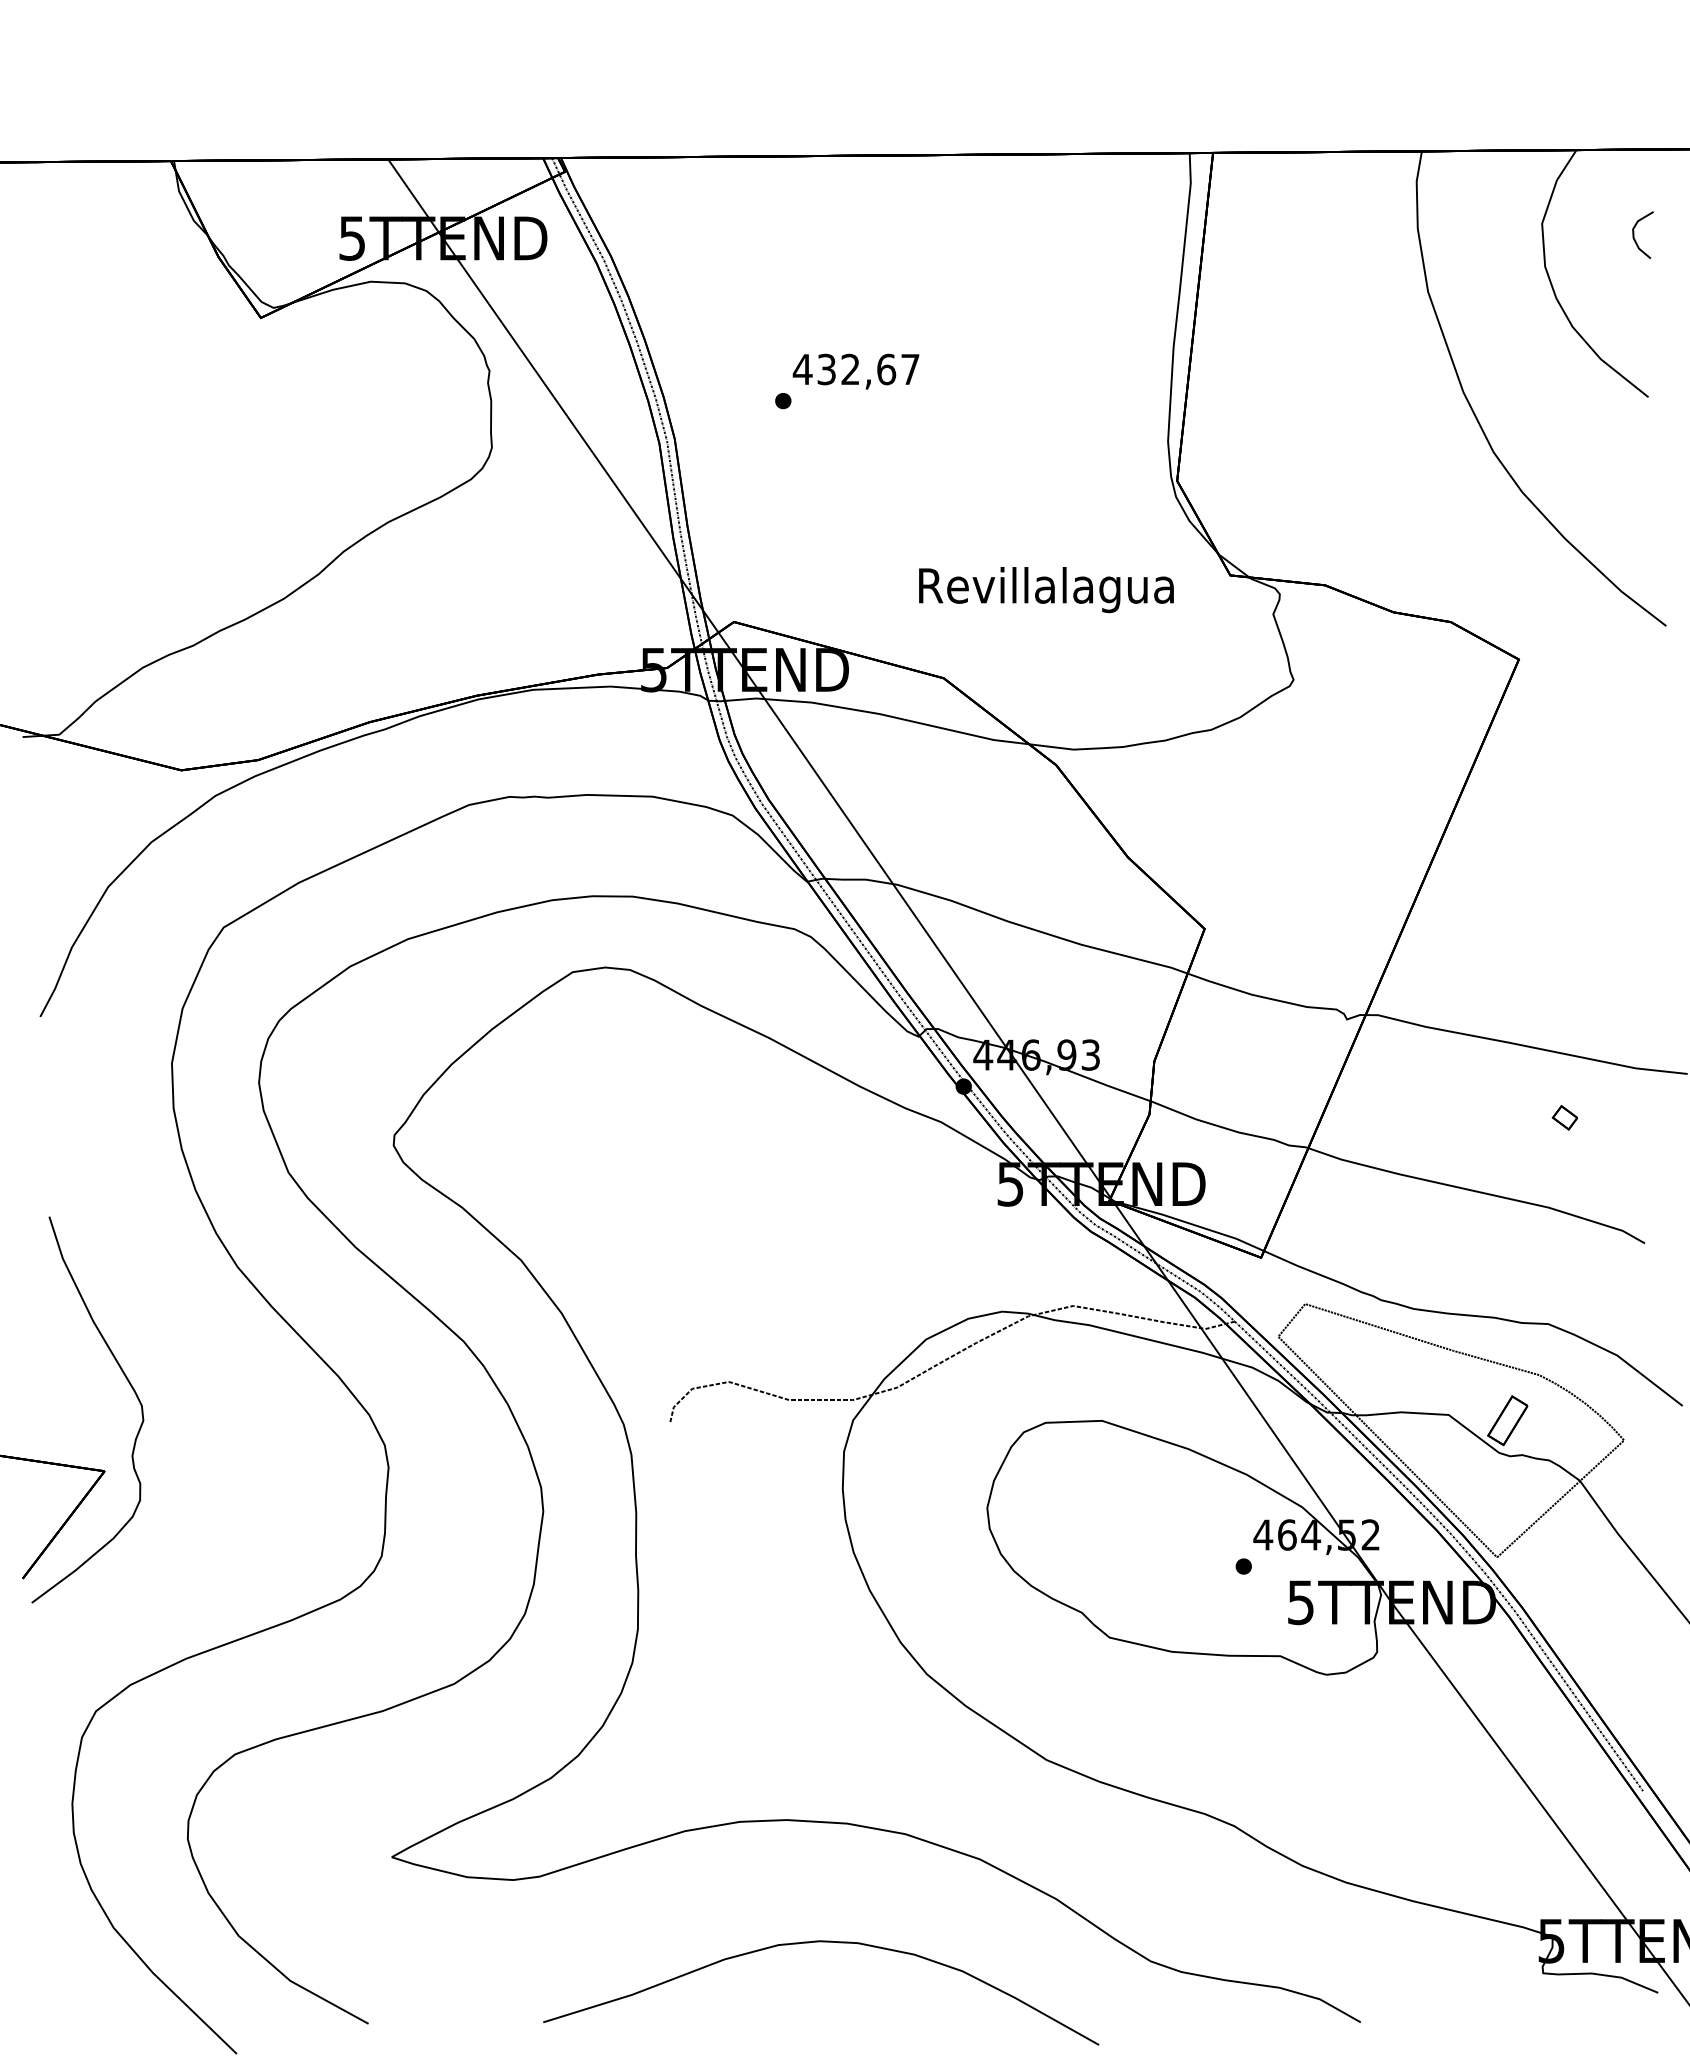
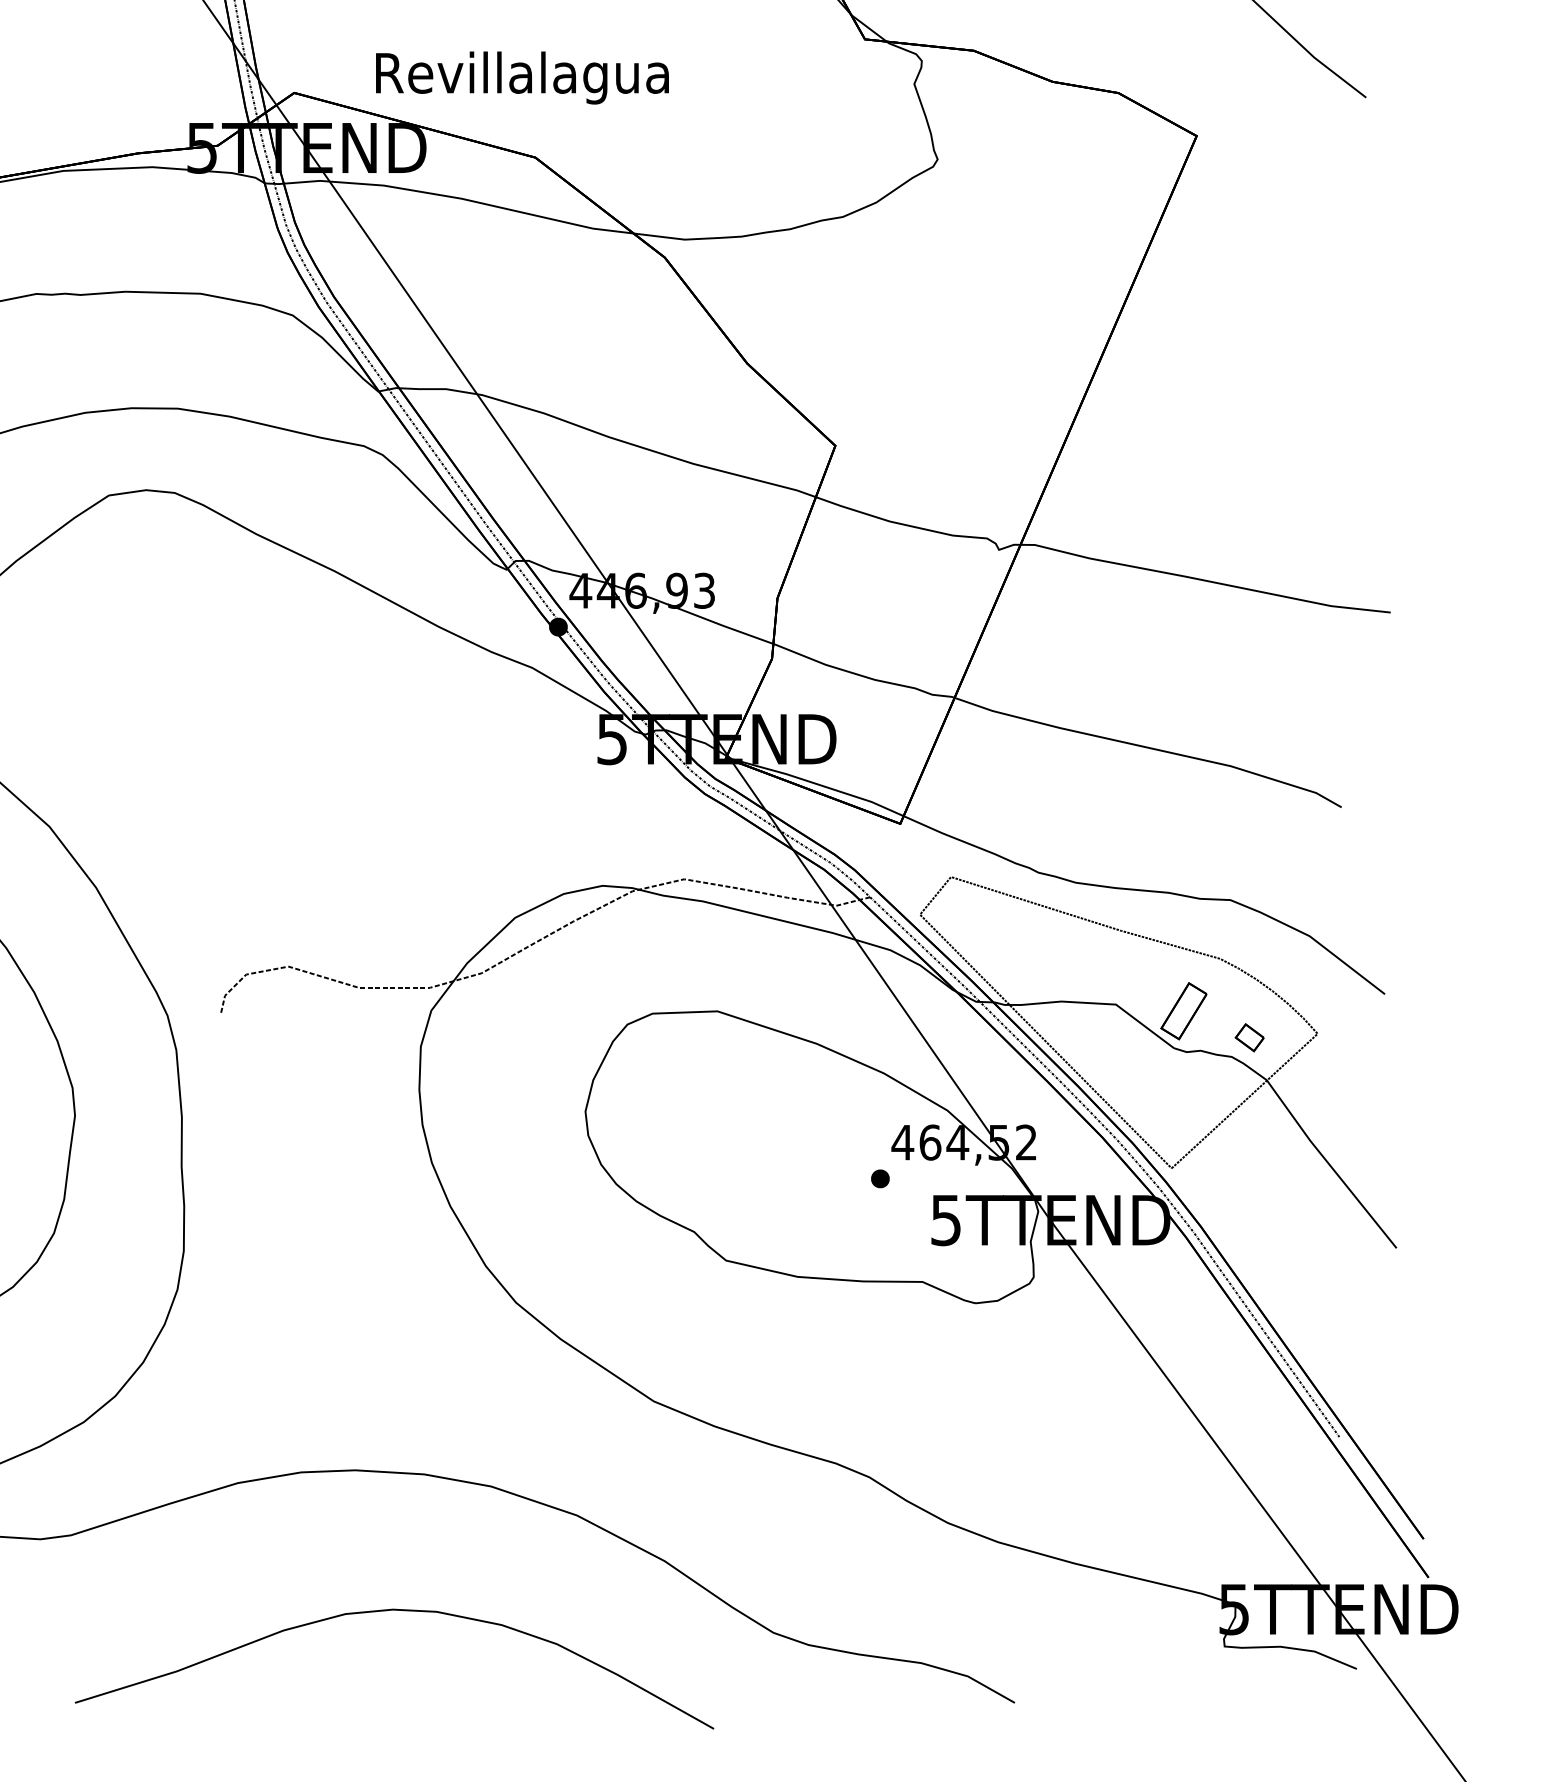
text: (1046, 590) -> (522, 78), moved
part: (1564, 1117) -> (1249, 1037), moved

